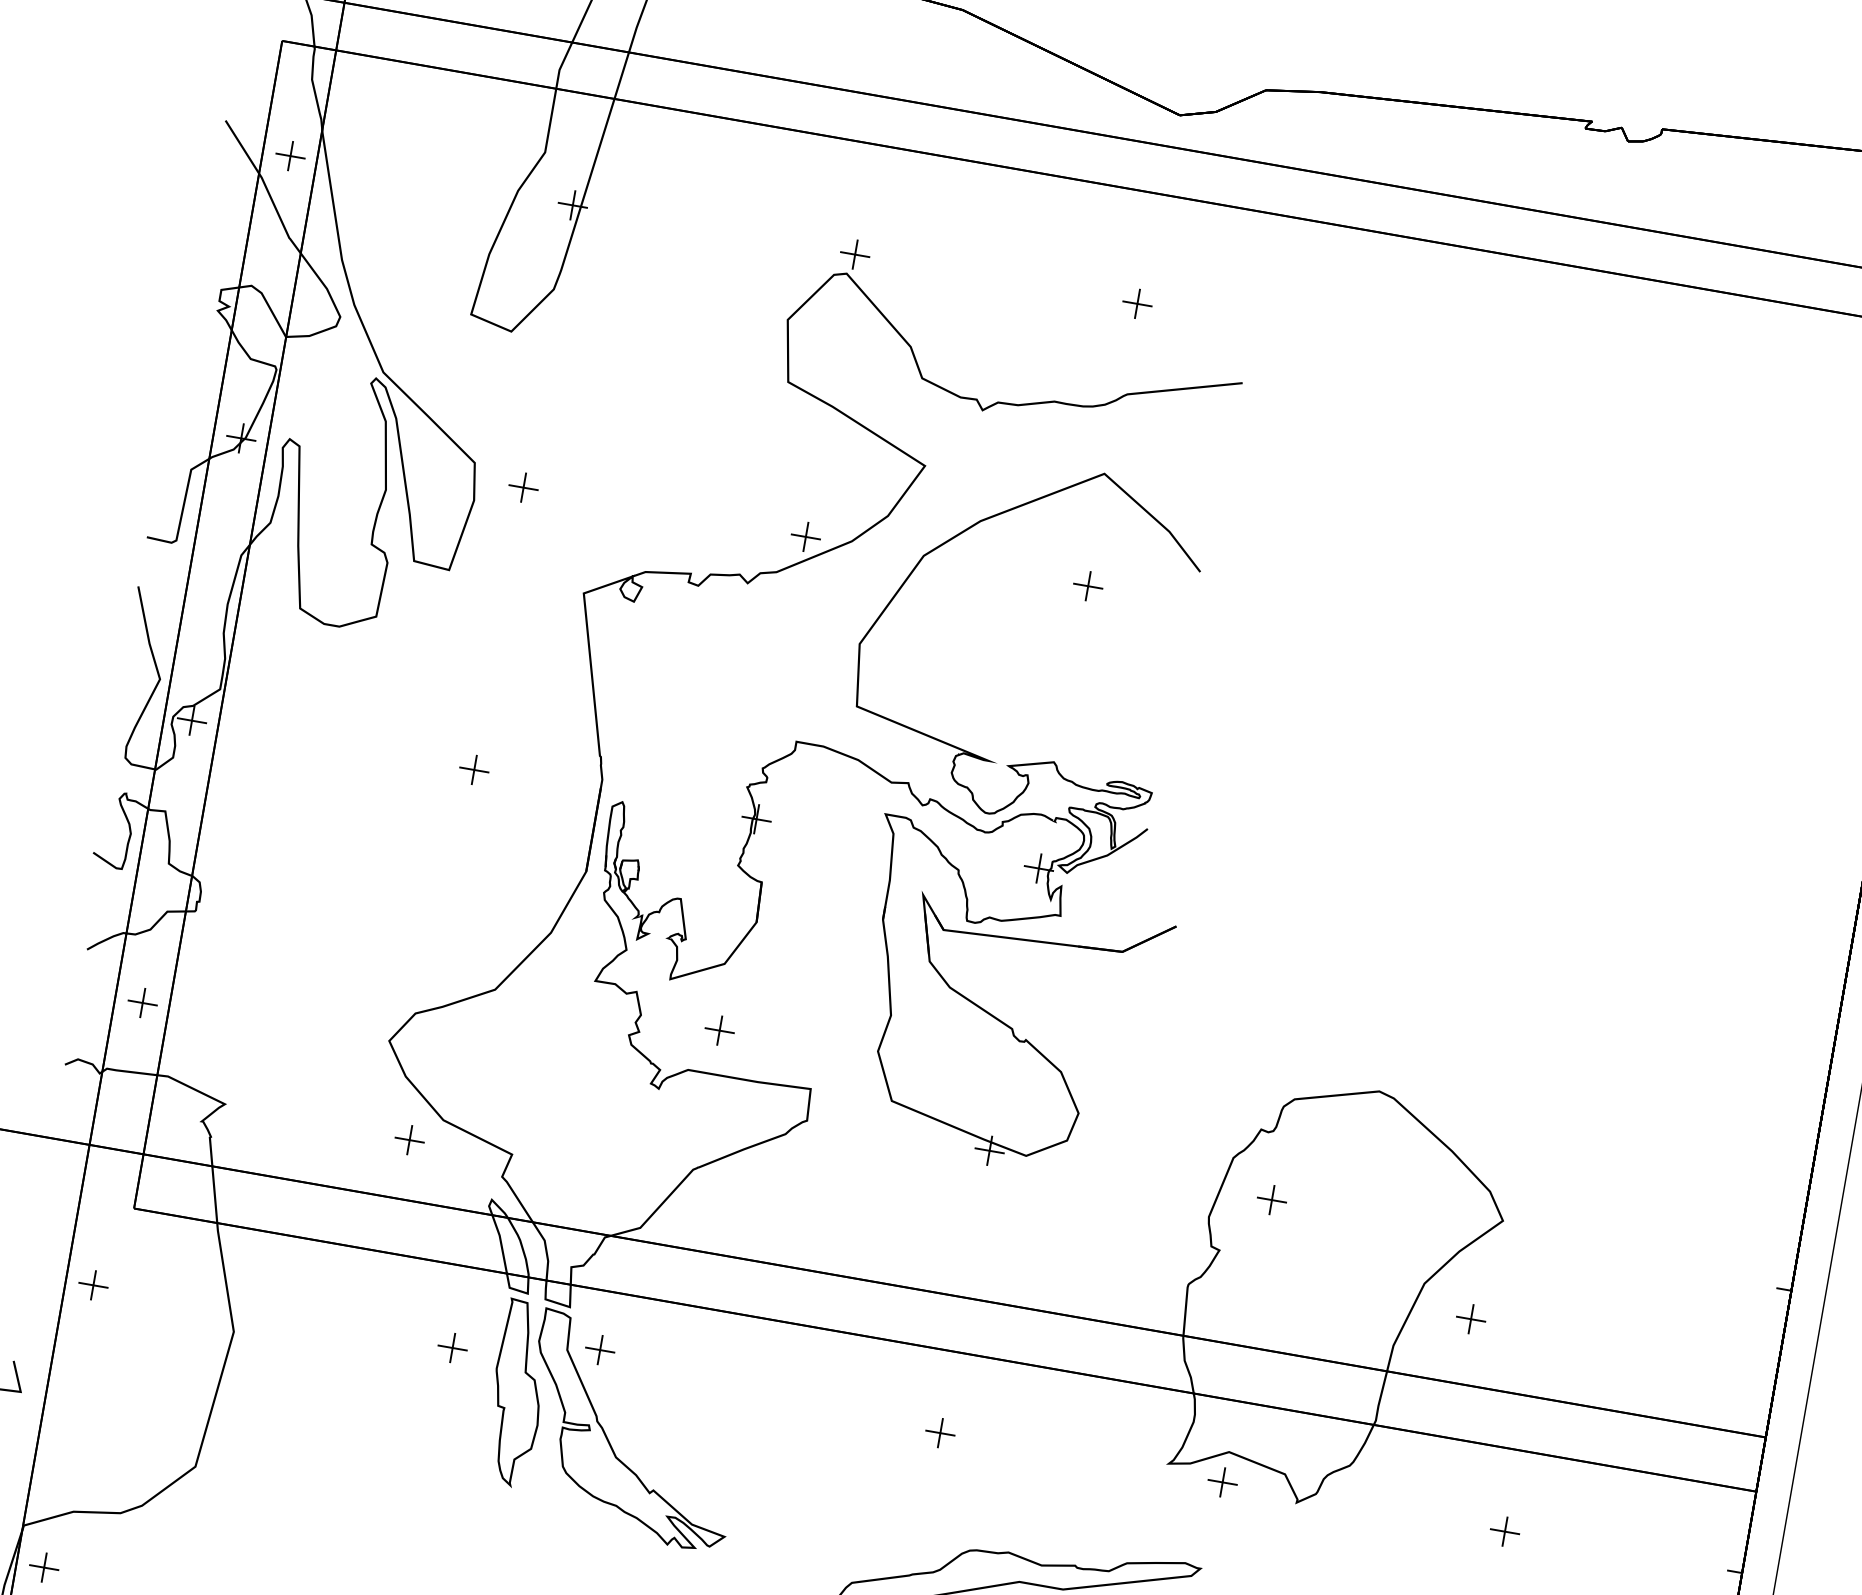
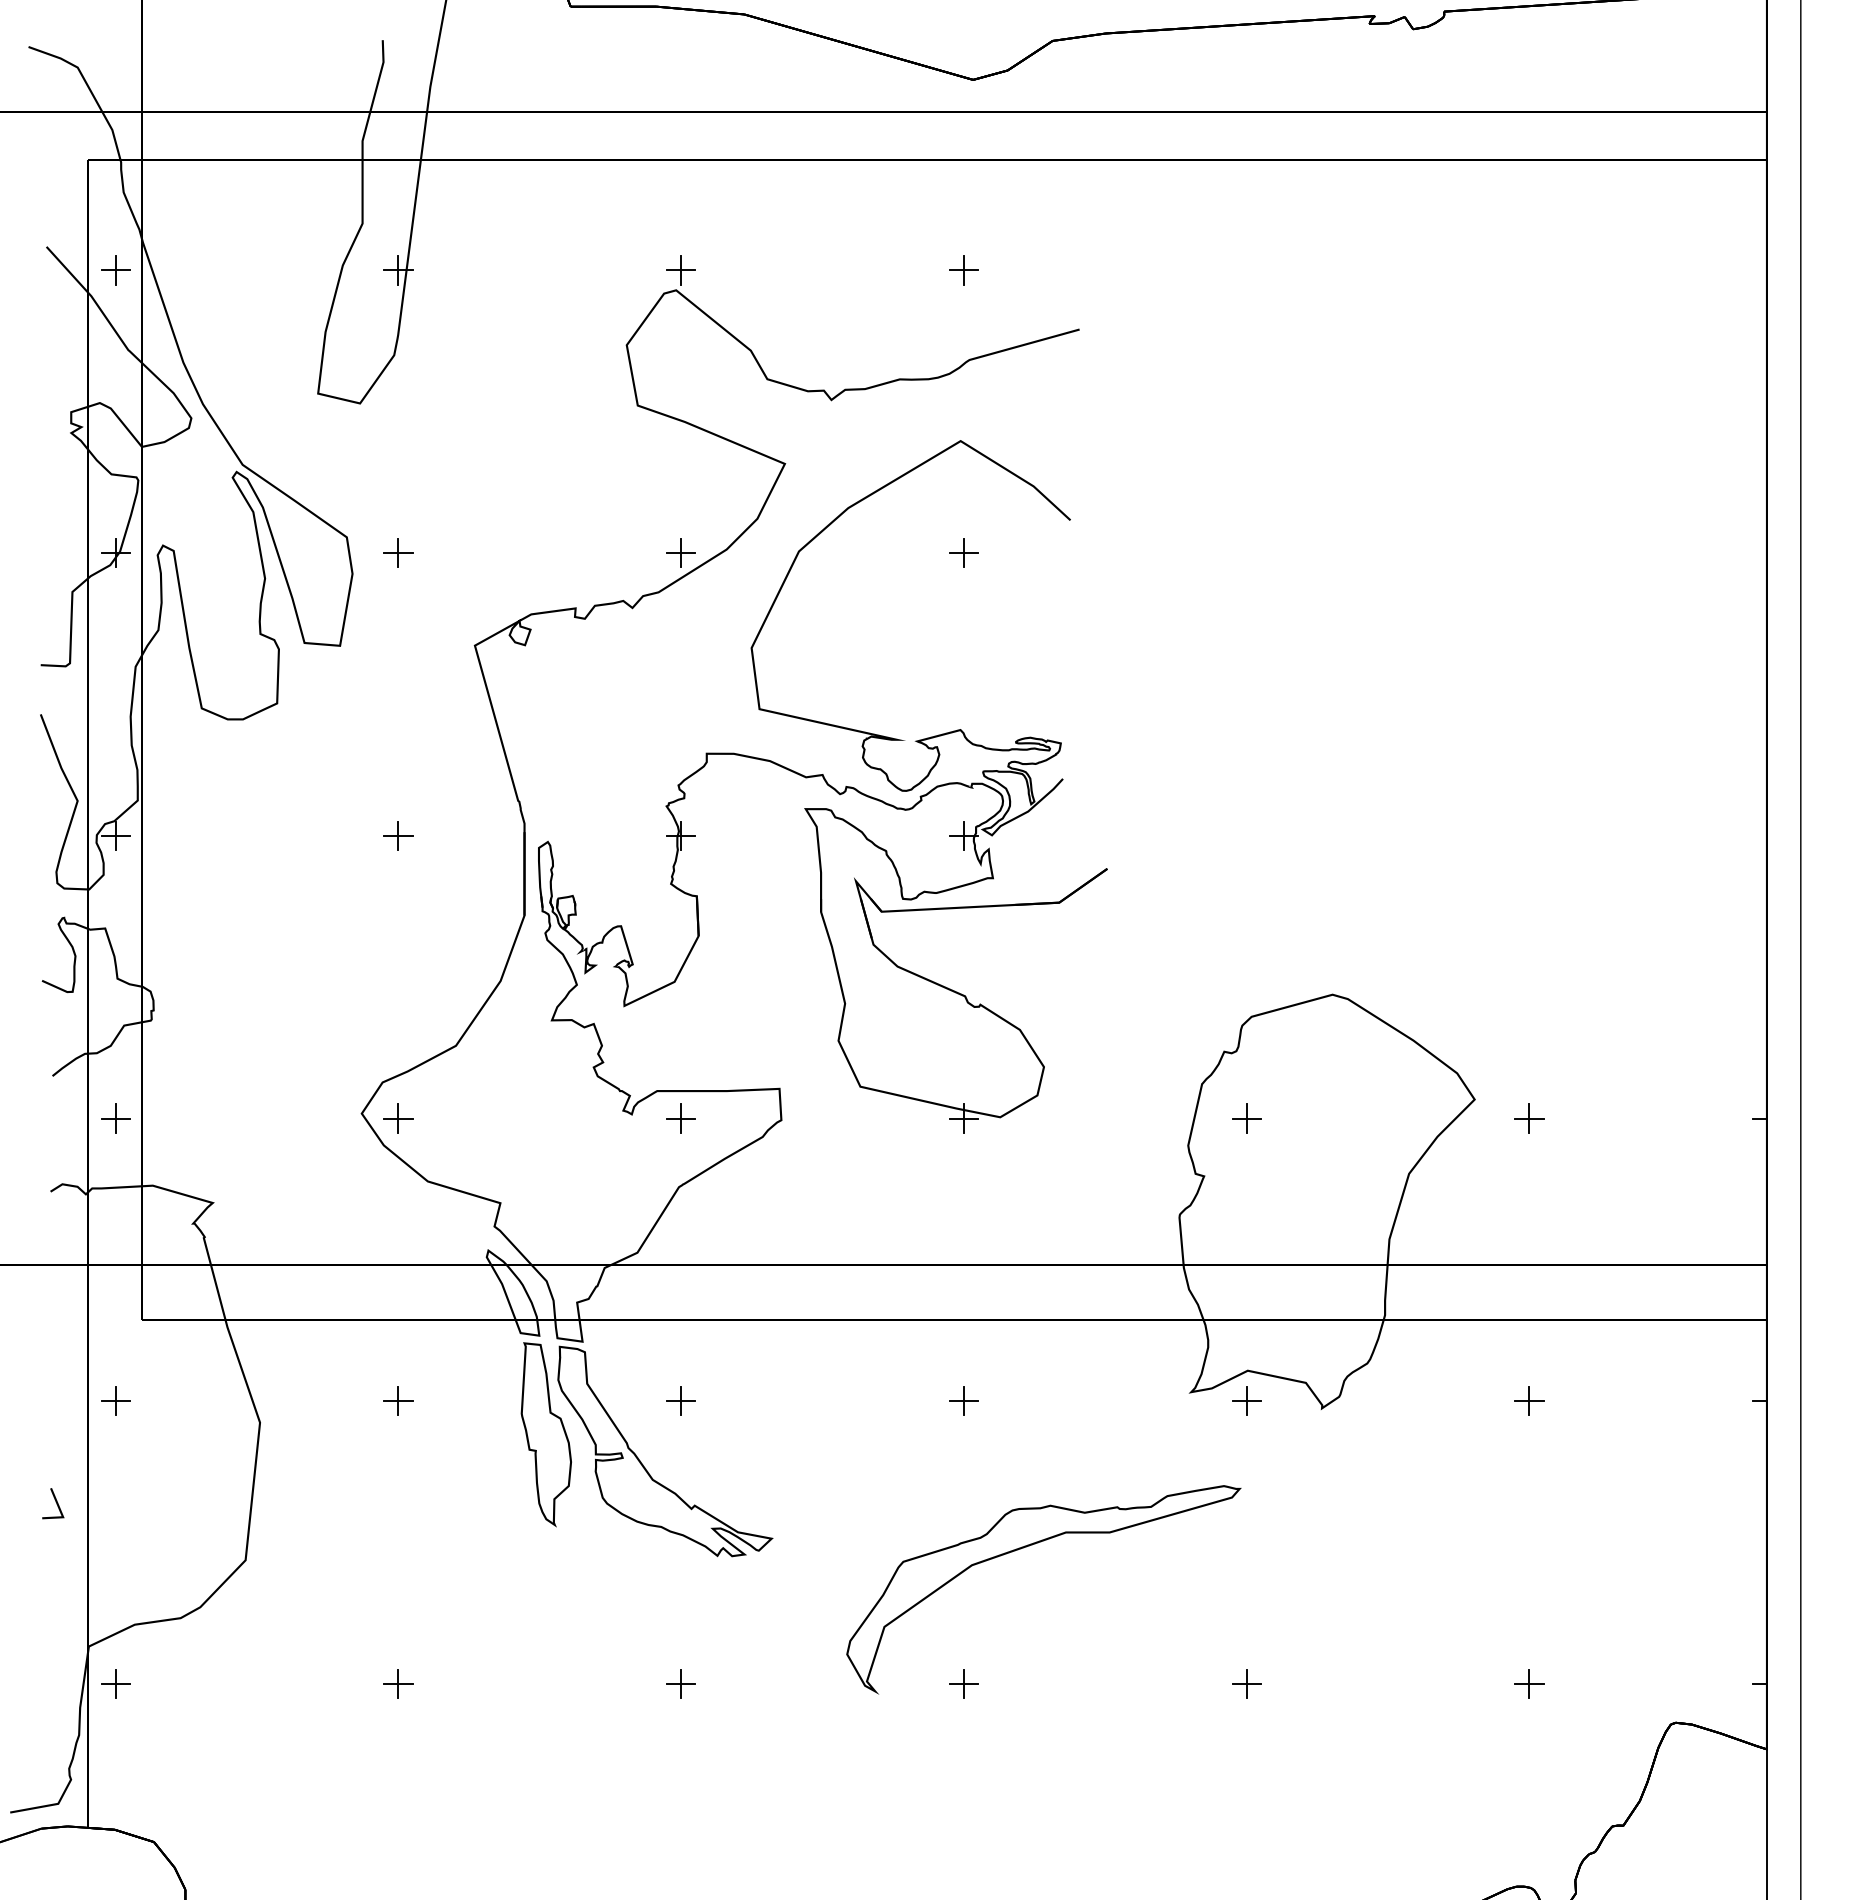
part: (719, 1030) -> (680, 1118), moved
part: (409, 1140) -> (398, 1118), moved
part: (1471, 1319) -> (1529, 1118), moved
part: (452, 1347) -> (398, 1400), moved
part: (599, 1349) -> (680, 1400), moved

